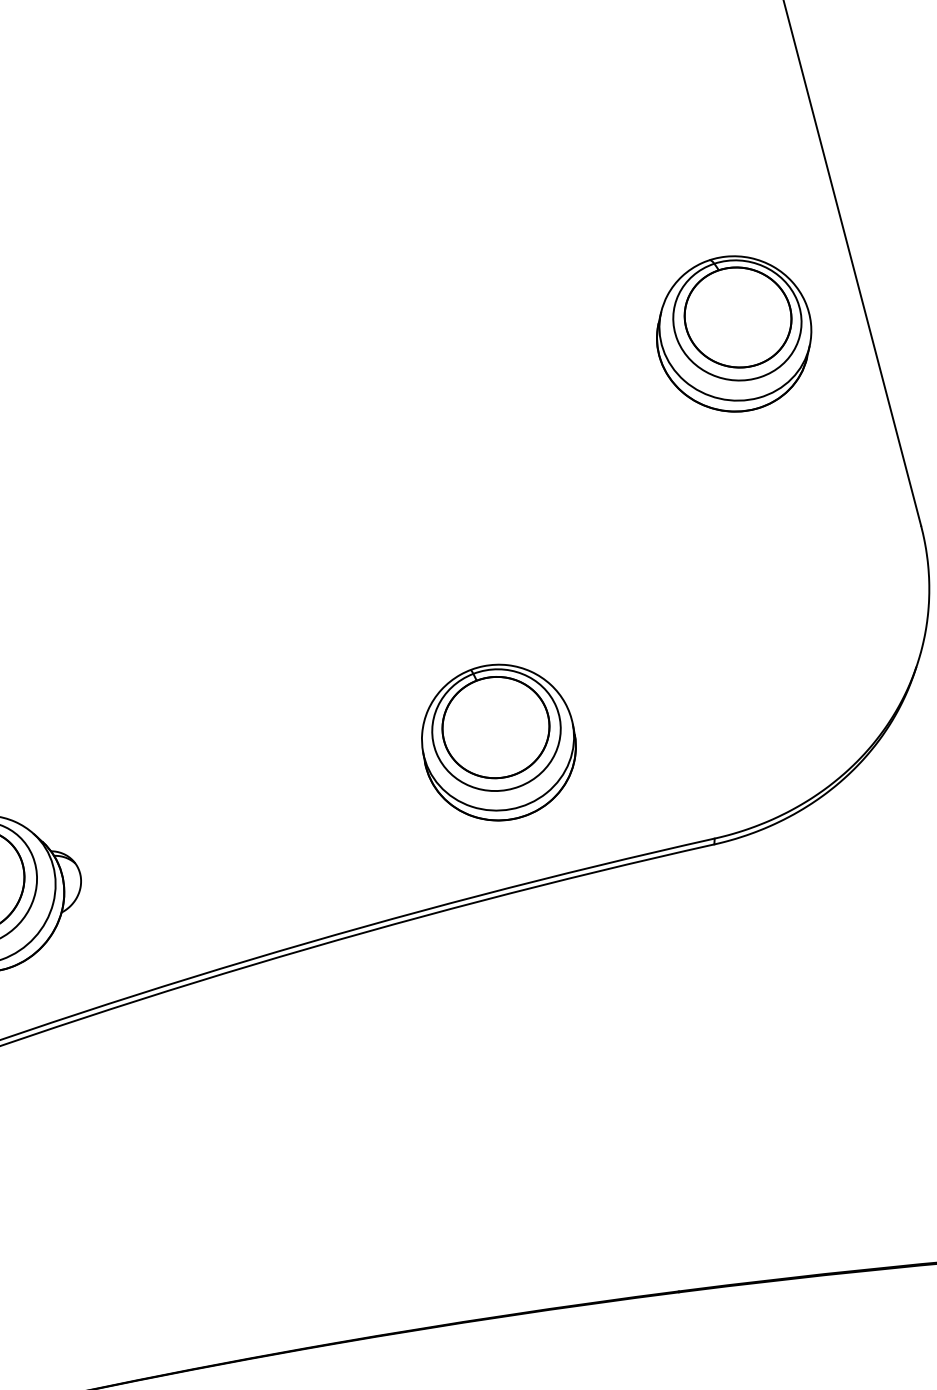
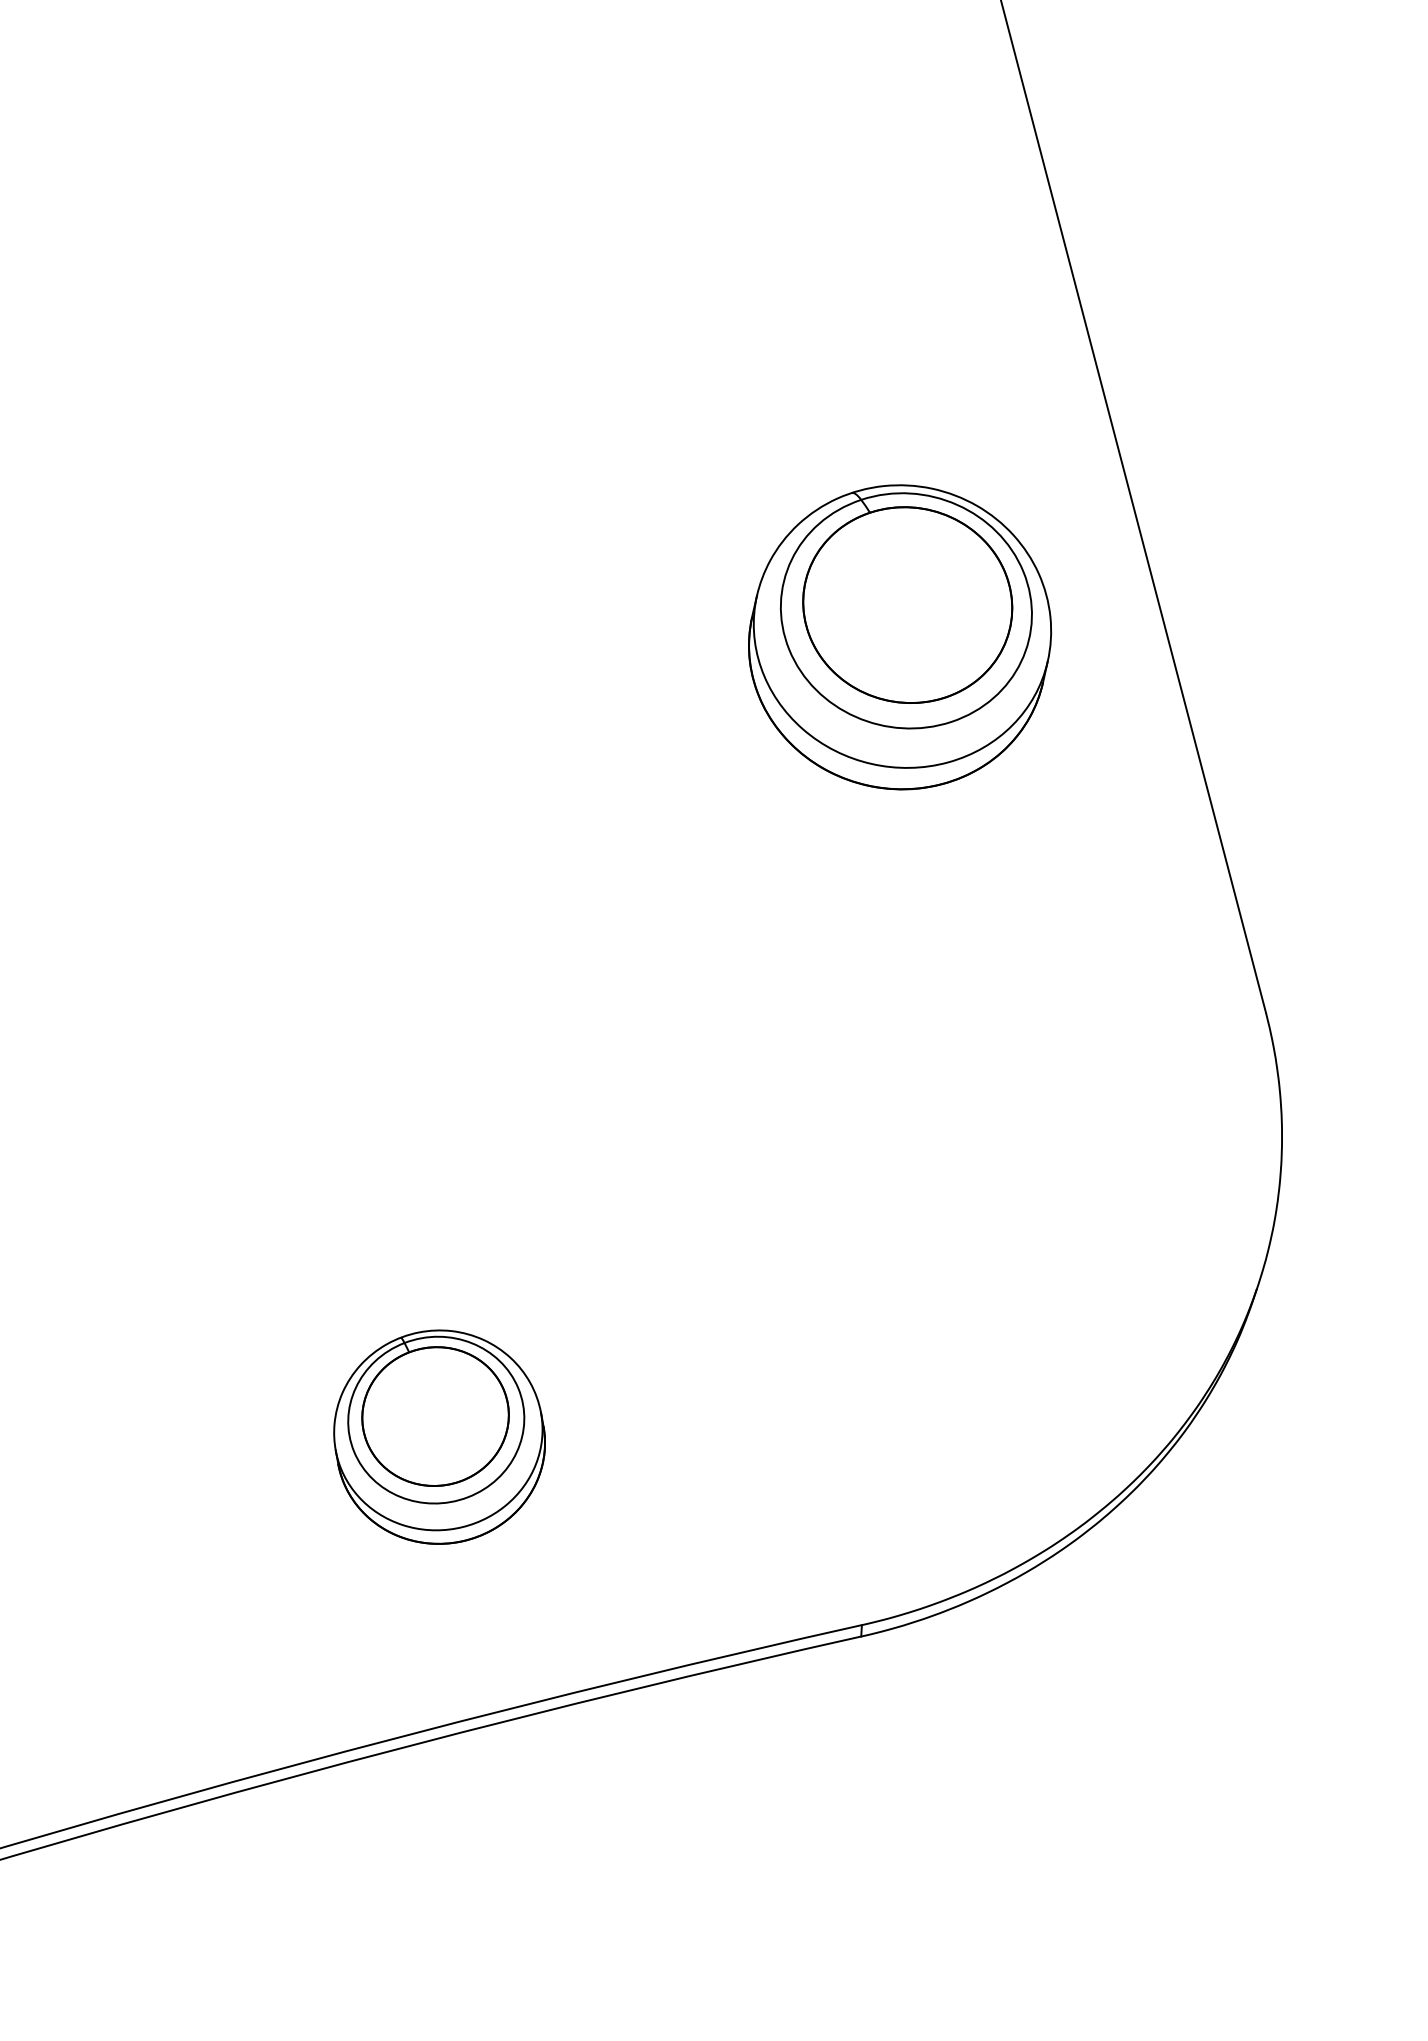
part: (498, 742) -> (438, 1437), size x0.7

